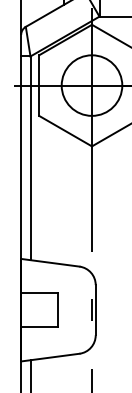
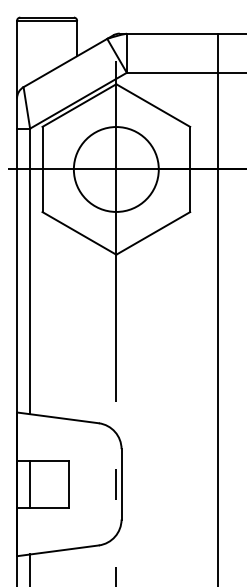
line: (30, 309) -> (30, 483), added

